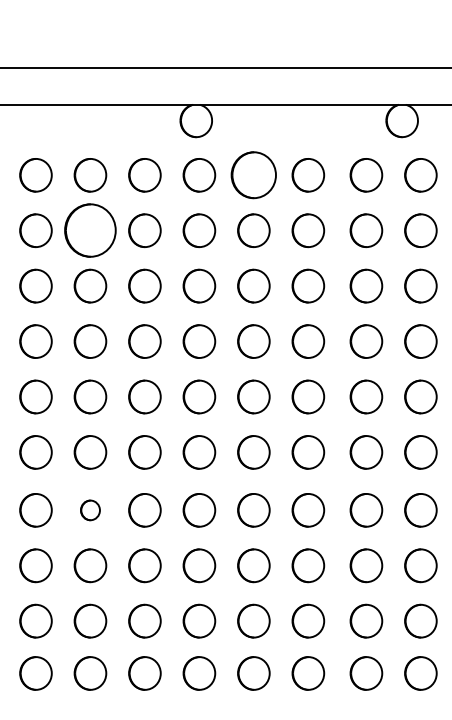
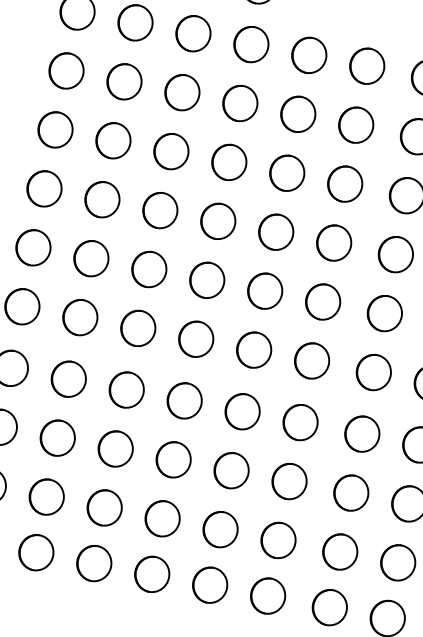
part: (253, 175) -> (308, 55), size x0.71
part: (90, 230) -> (124, 81), size x0.62
part: (90, 510) -> (68, 379), size x1.67

